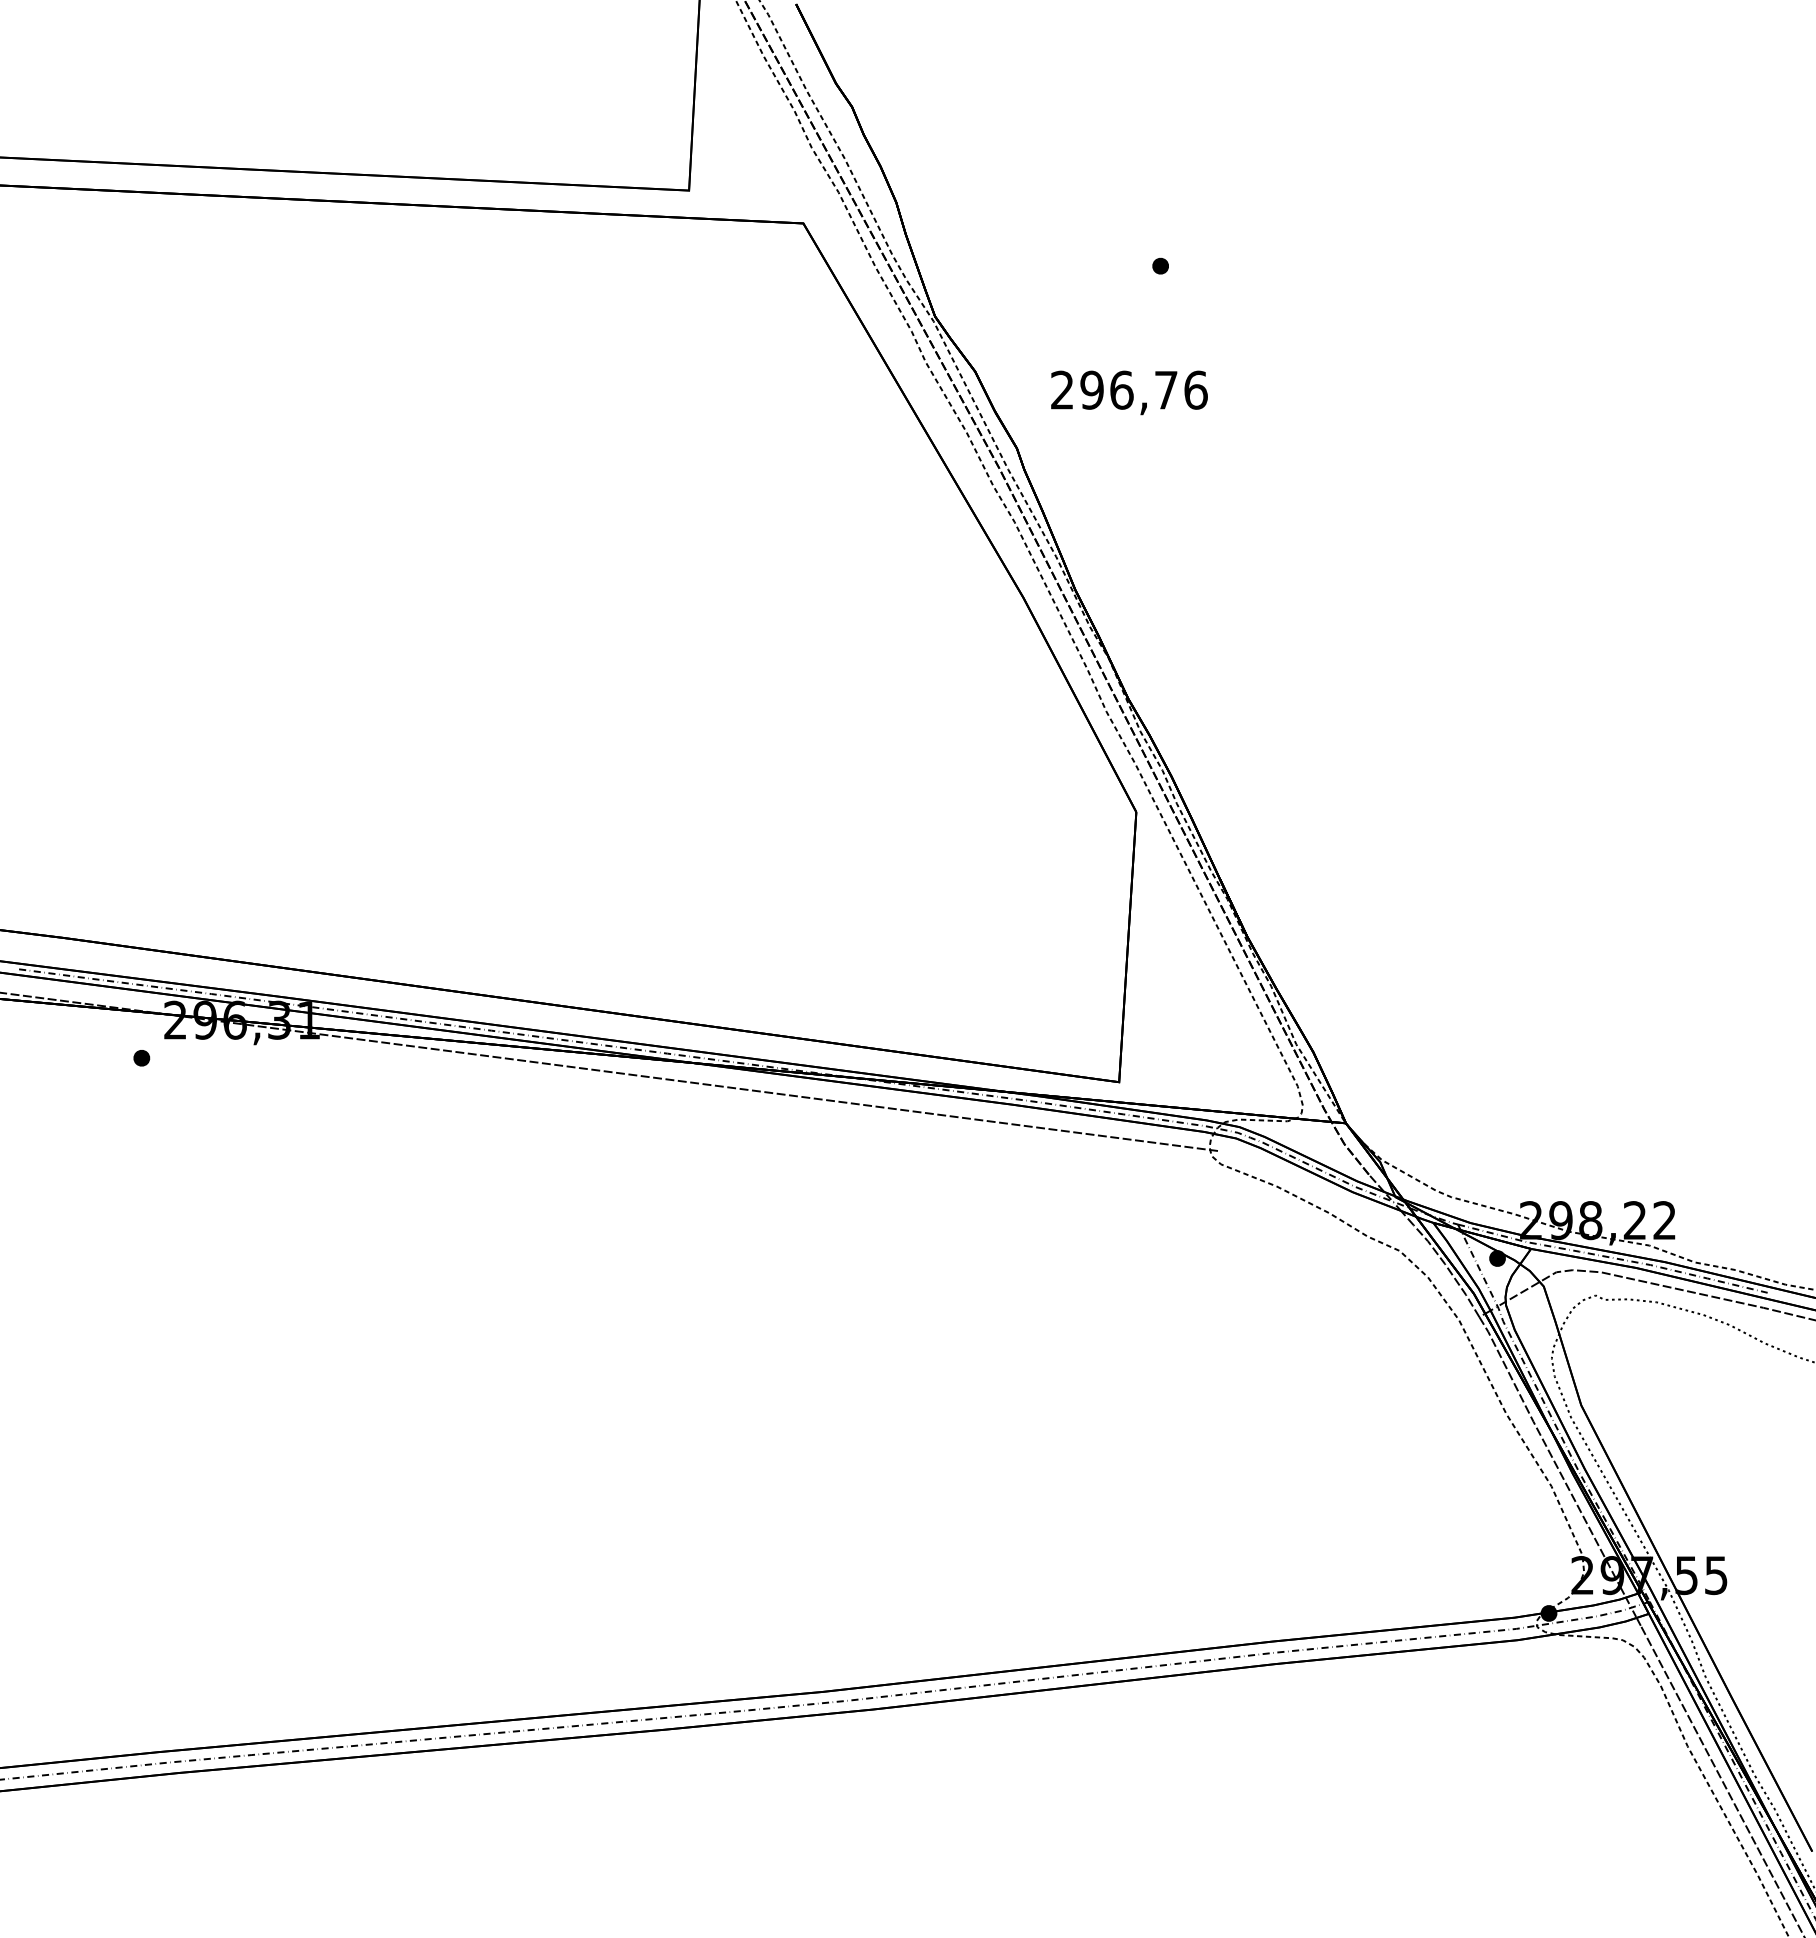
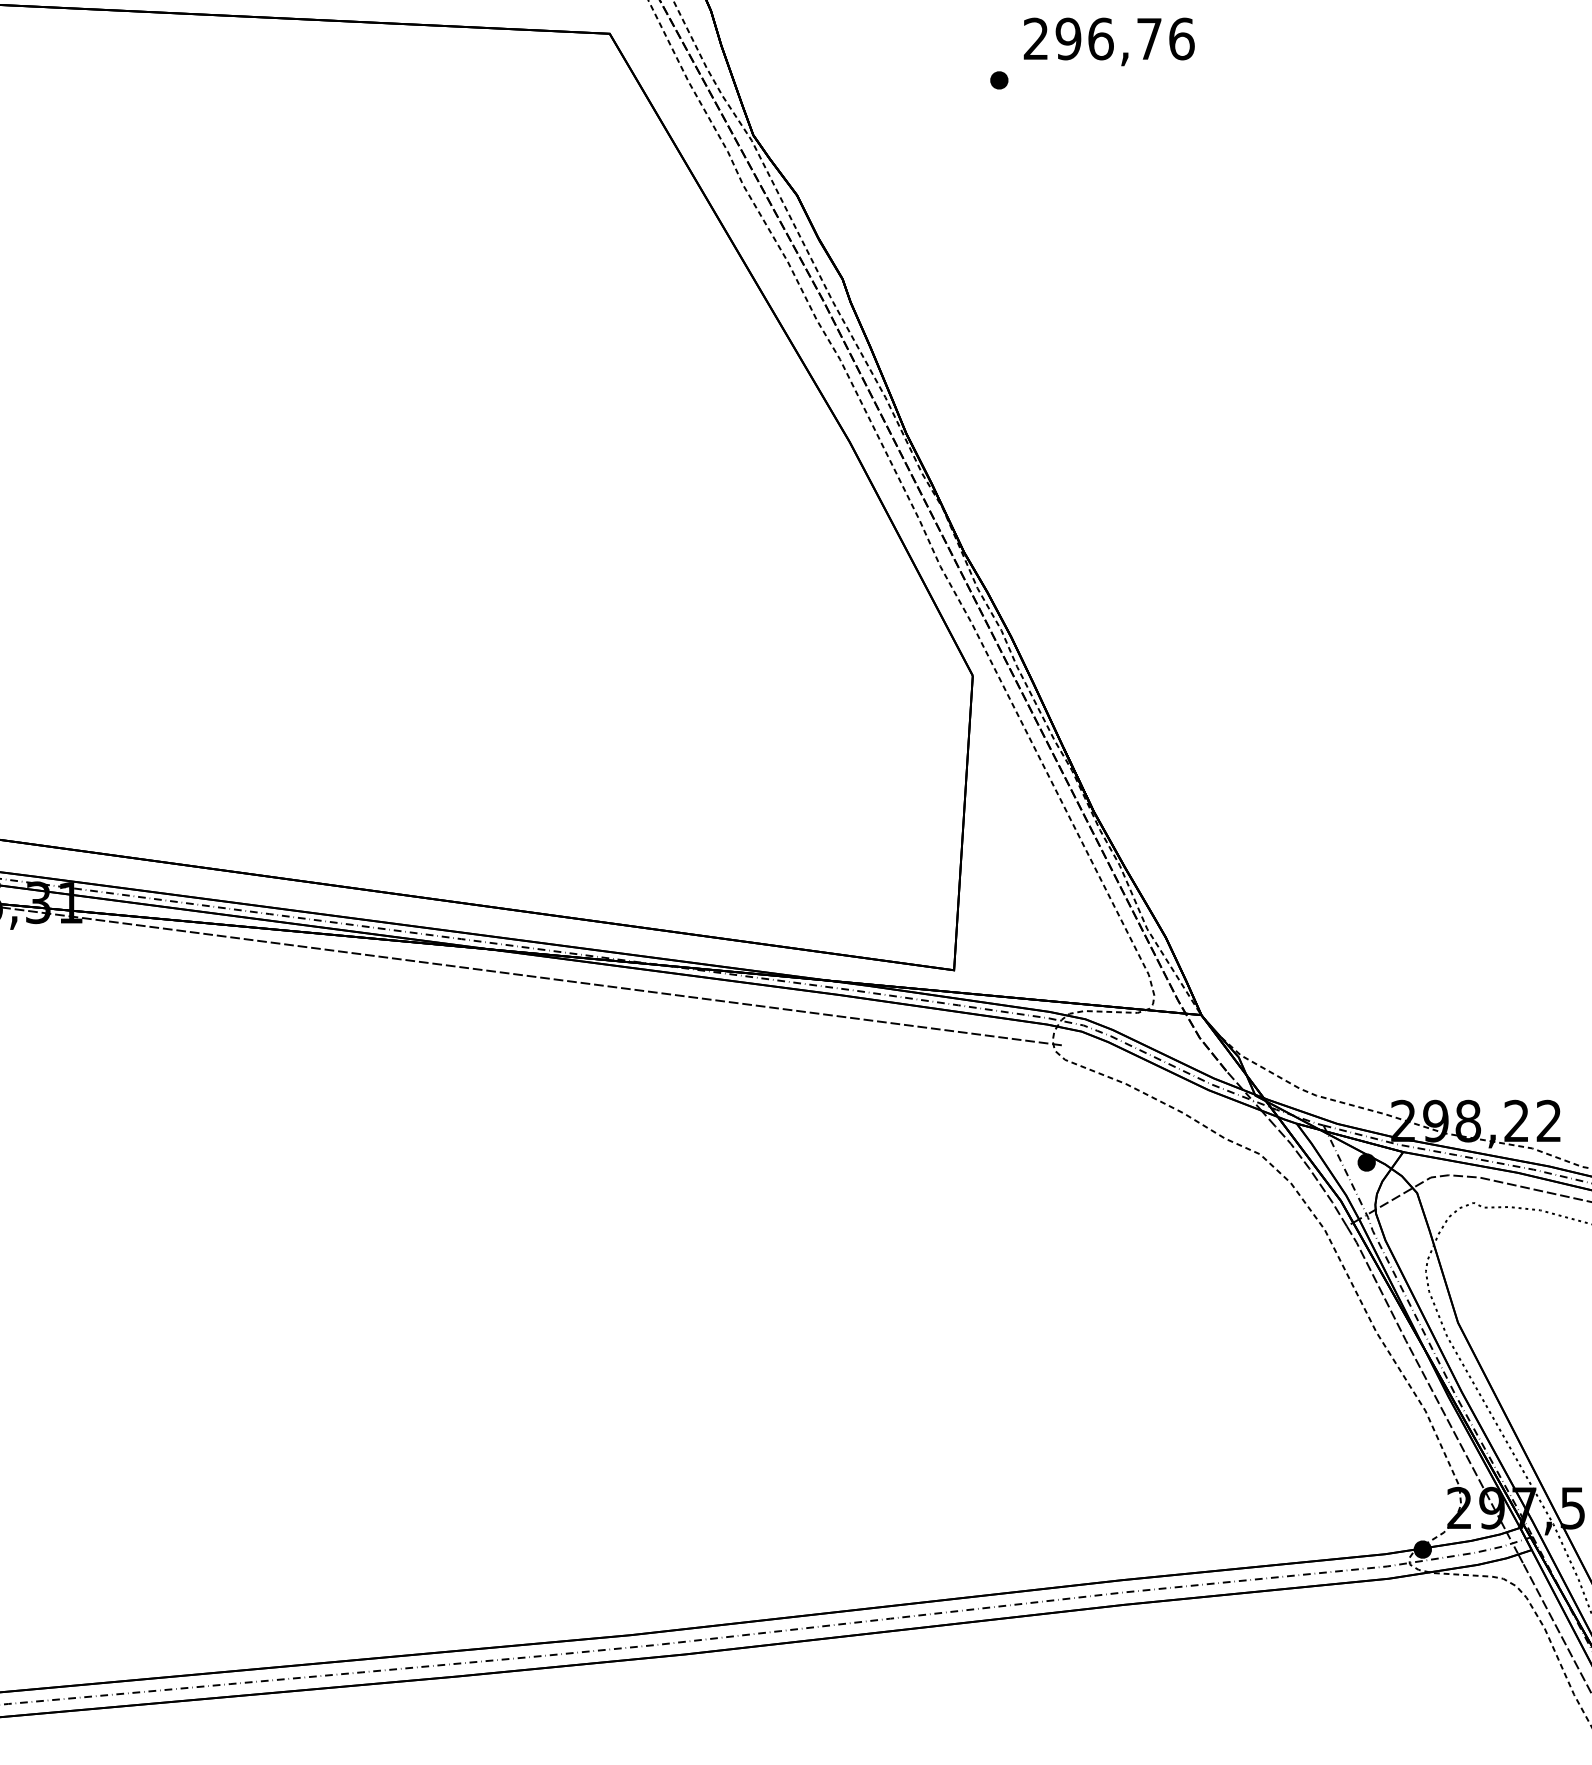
text: (1129, 392) -> (1109, 41), moved

